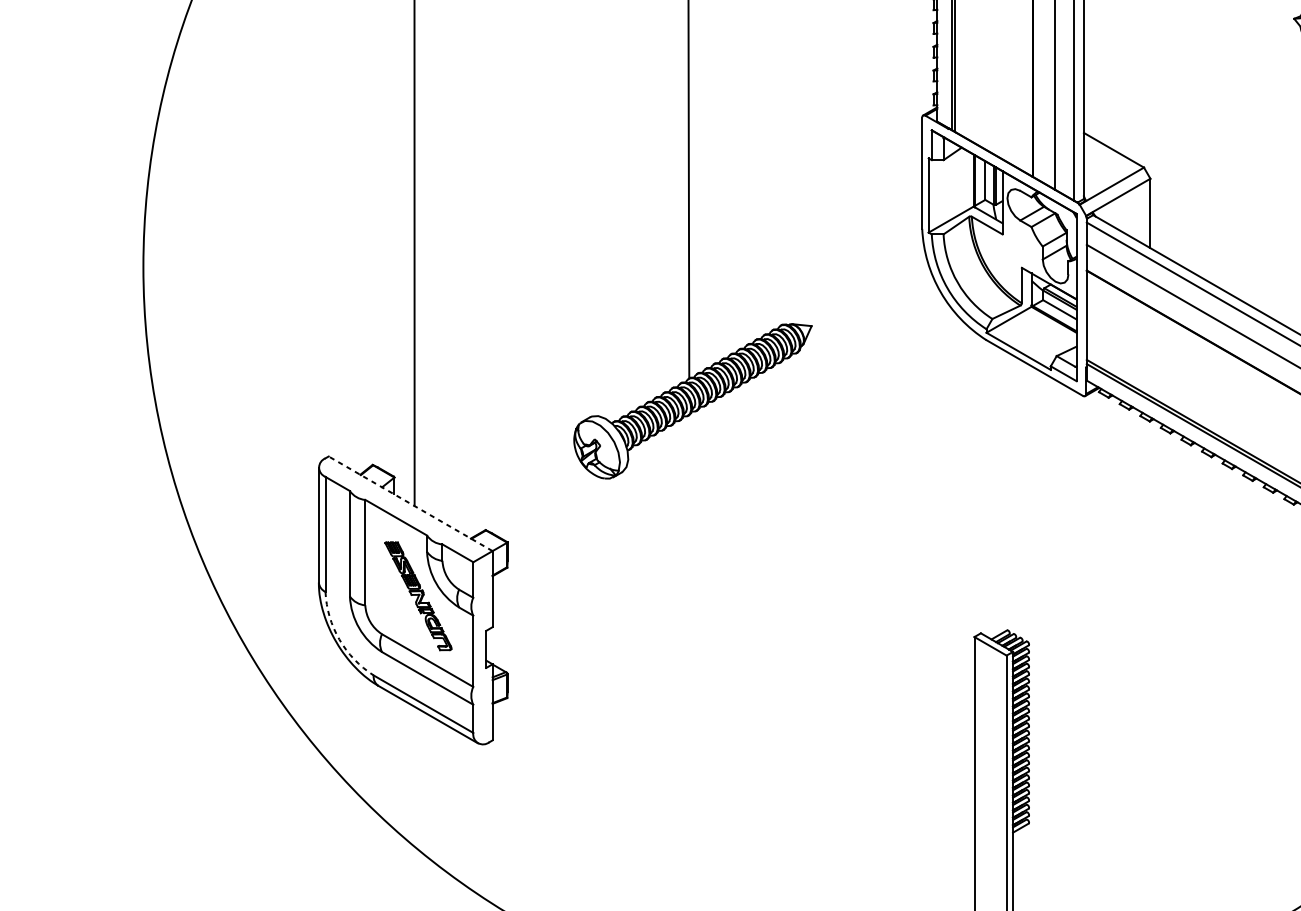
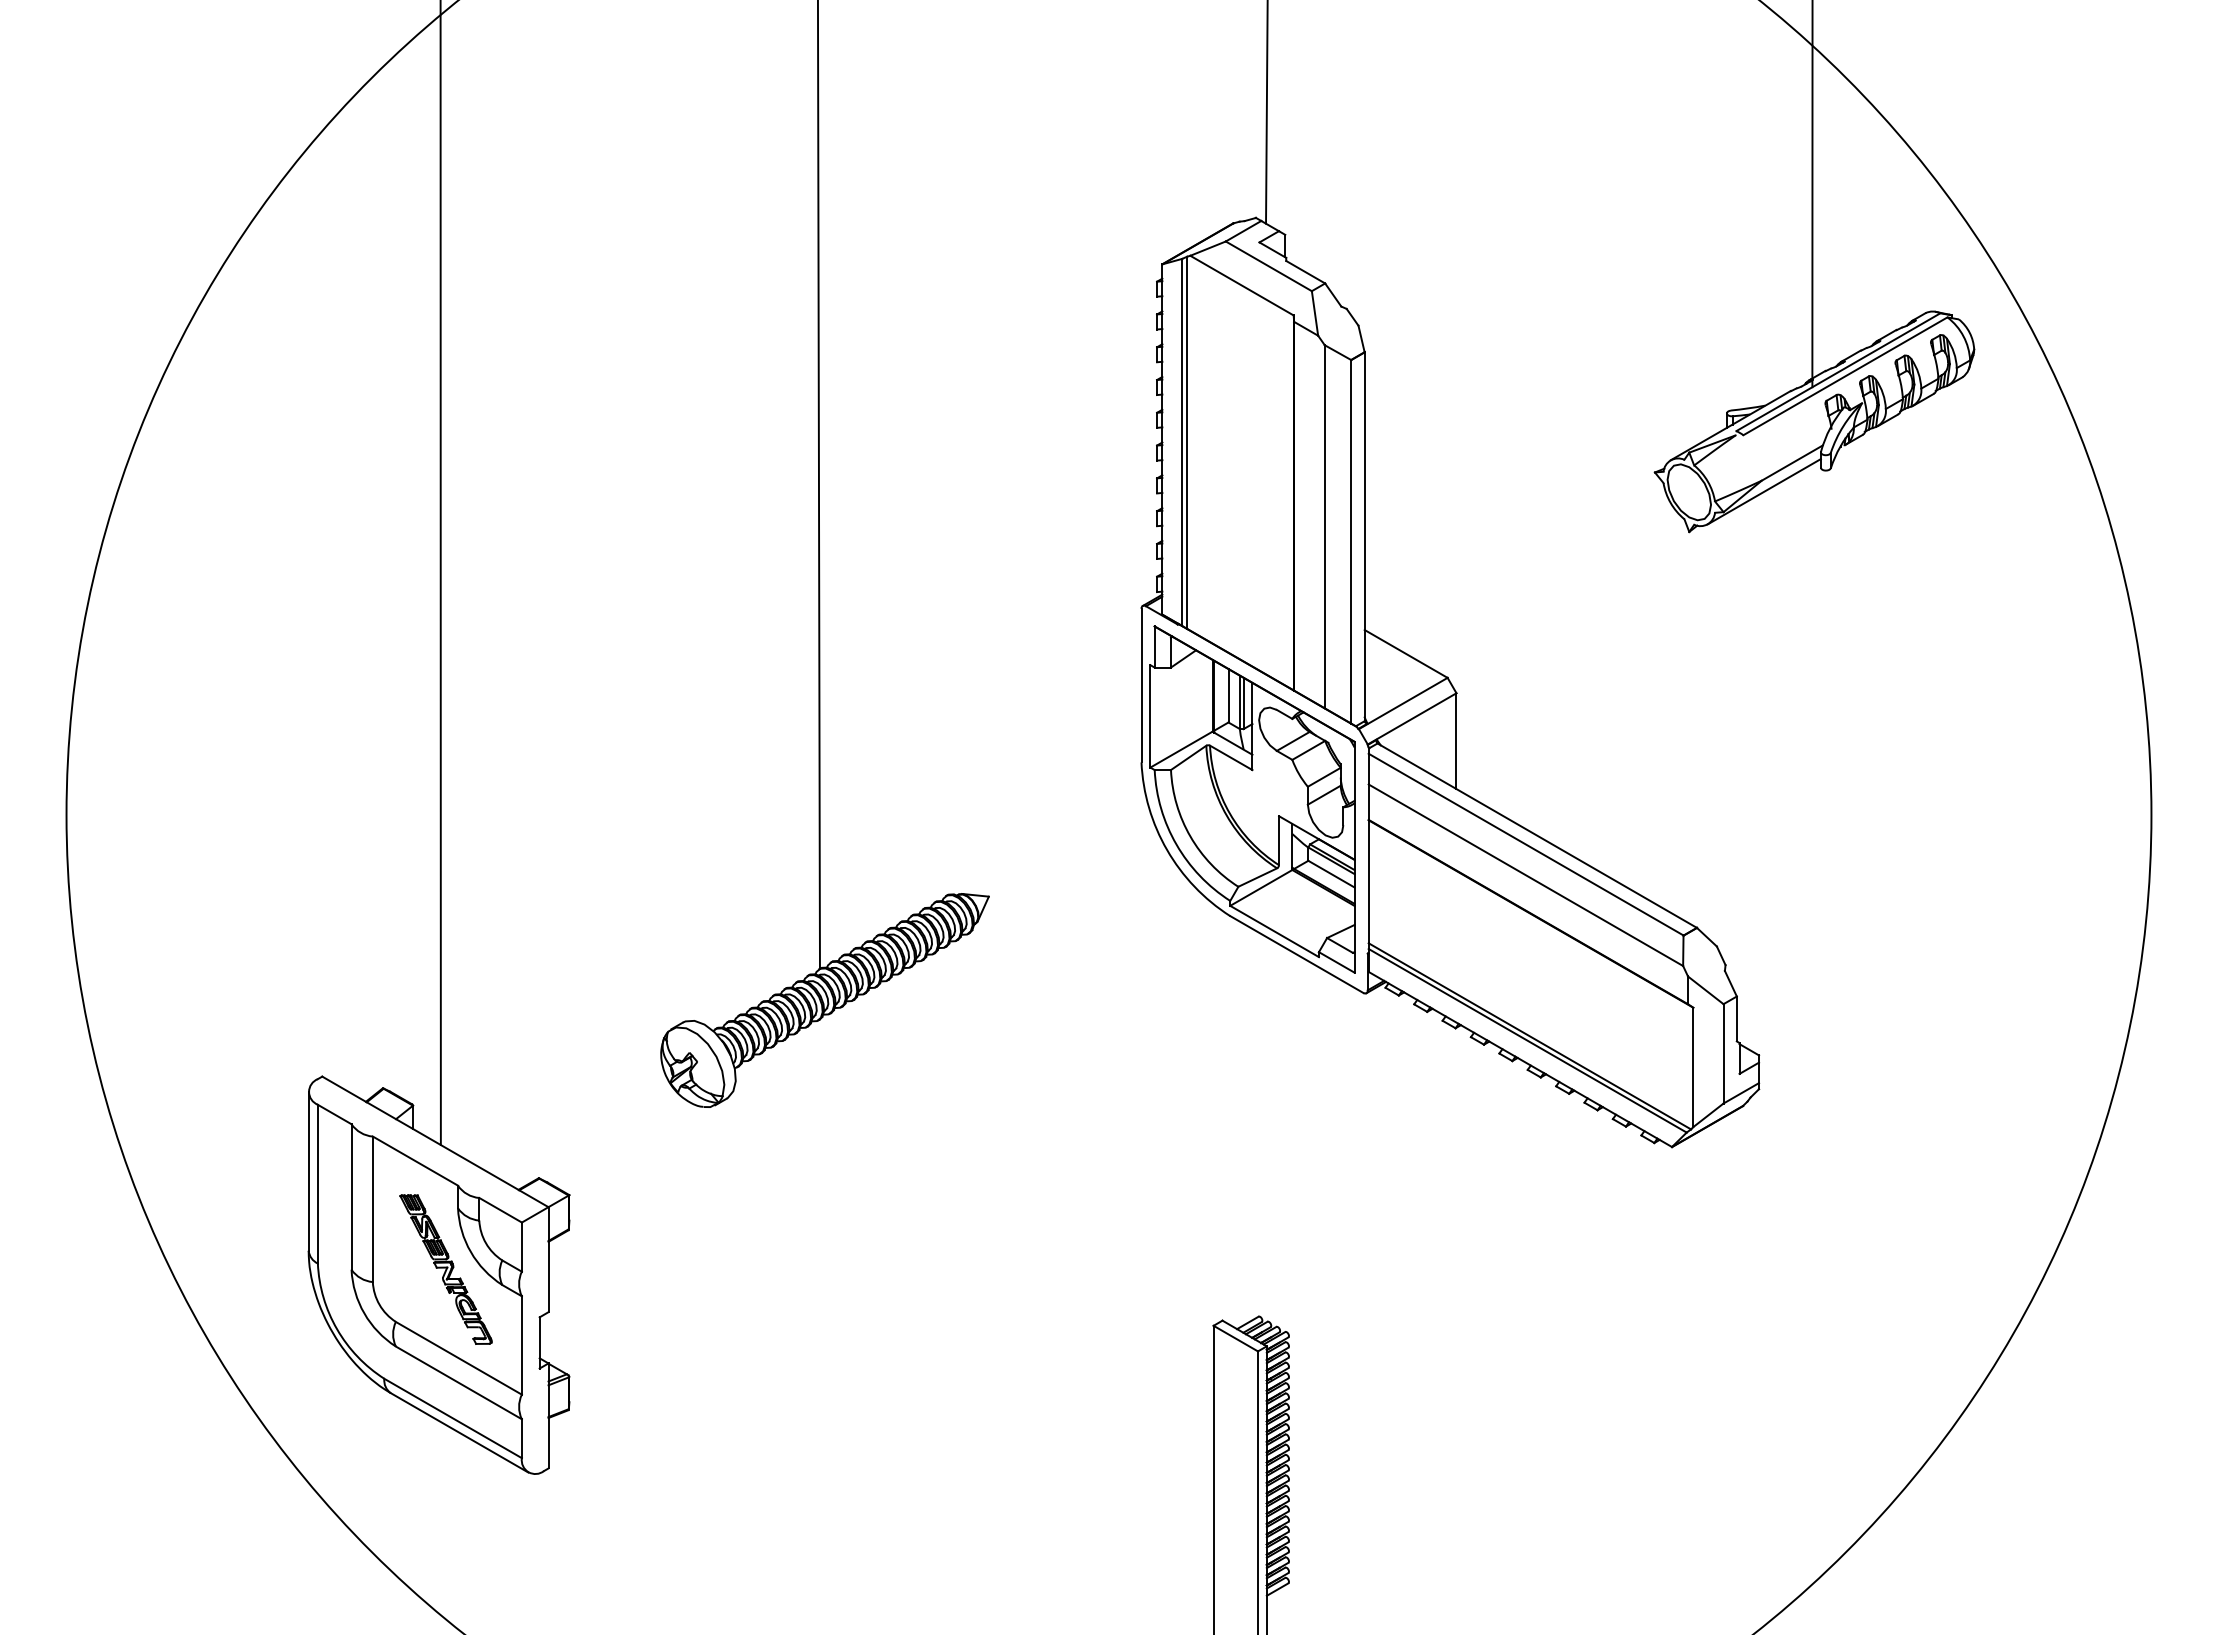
line: (410, 503) -> (435, 1141), dashed -> solid
arc: (339, 639) -> (337, 1329), dashed -> solid

